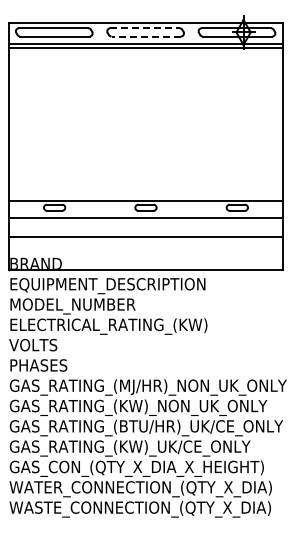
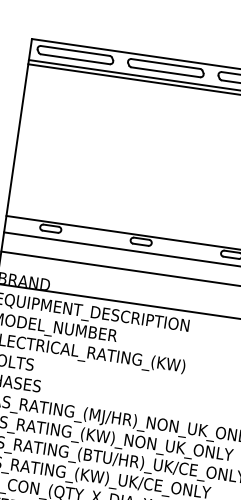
line: (145, 28) -> (166, 64), dashed -> solid
line: (146, 36) -> (166, 72), dashed -> solid

